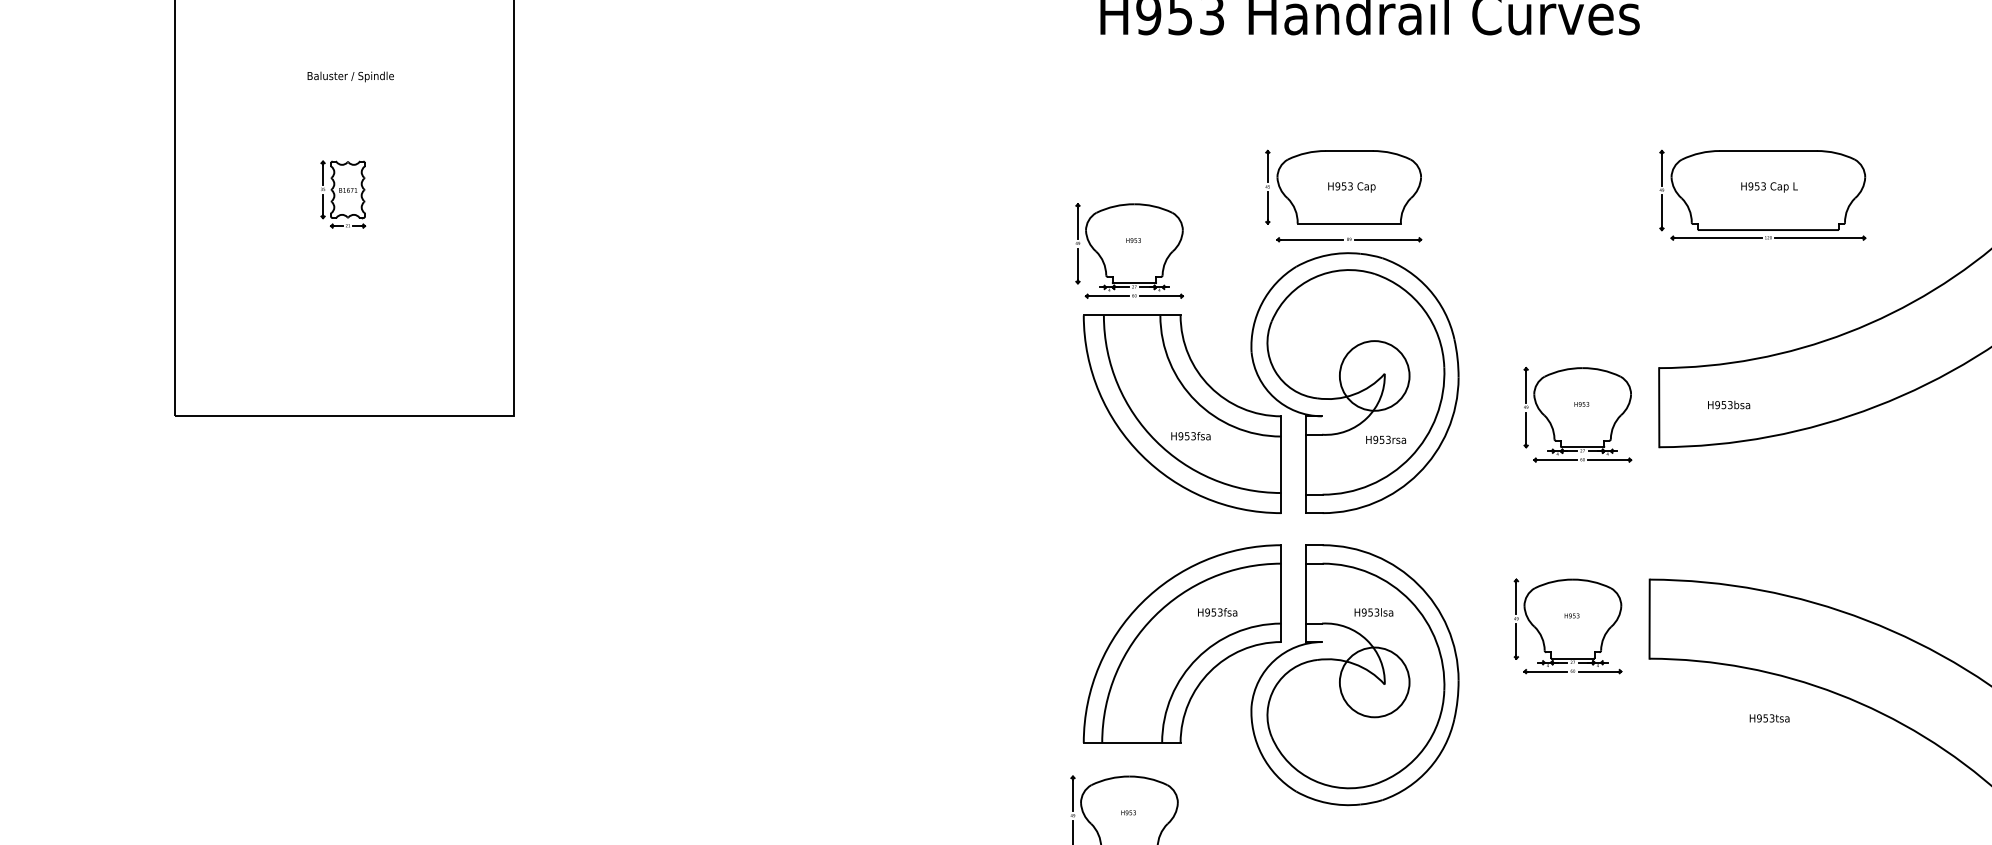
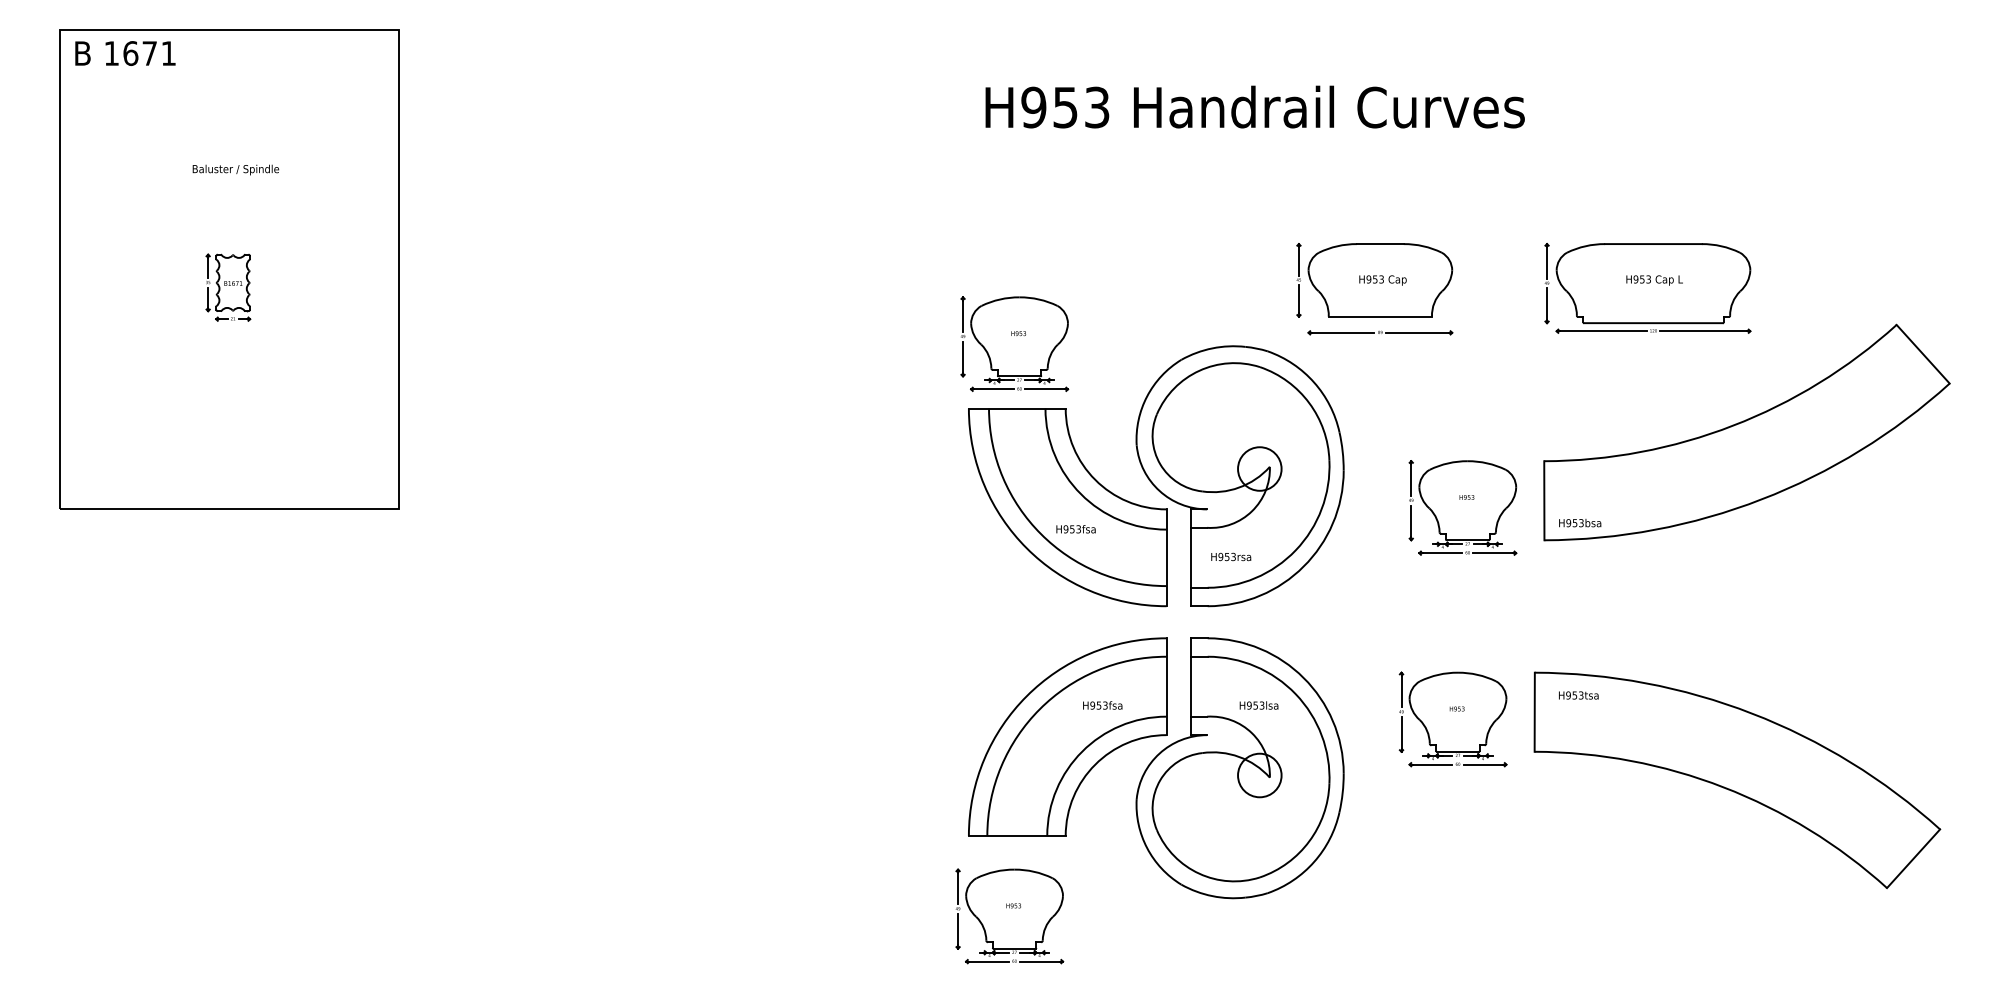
part: (1343, 196) -> (1374, 289), moved
circle: (1374, 375) -> (1259, 468), size x0.62
text: (1729, 405) -> (1580, 523), moved
text: (1386, 439) -> (1231, 556), moved
circle: (1374, 682) -> (1259, 775), size x0.62
text: (1769, 718) -> (1578, 695), moved

